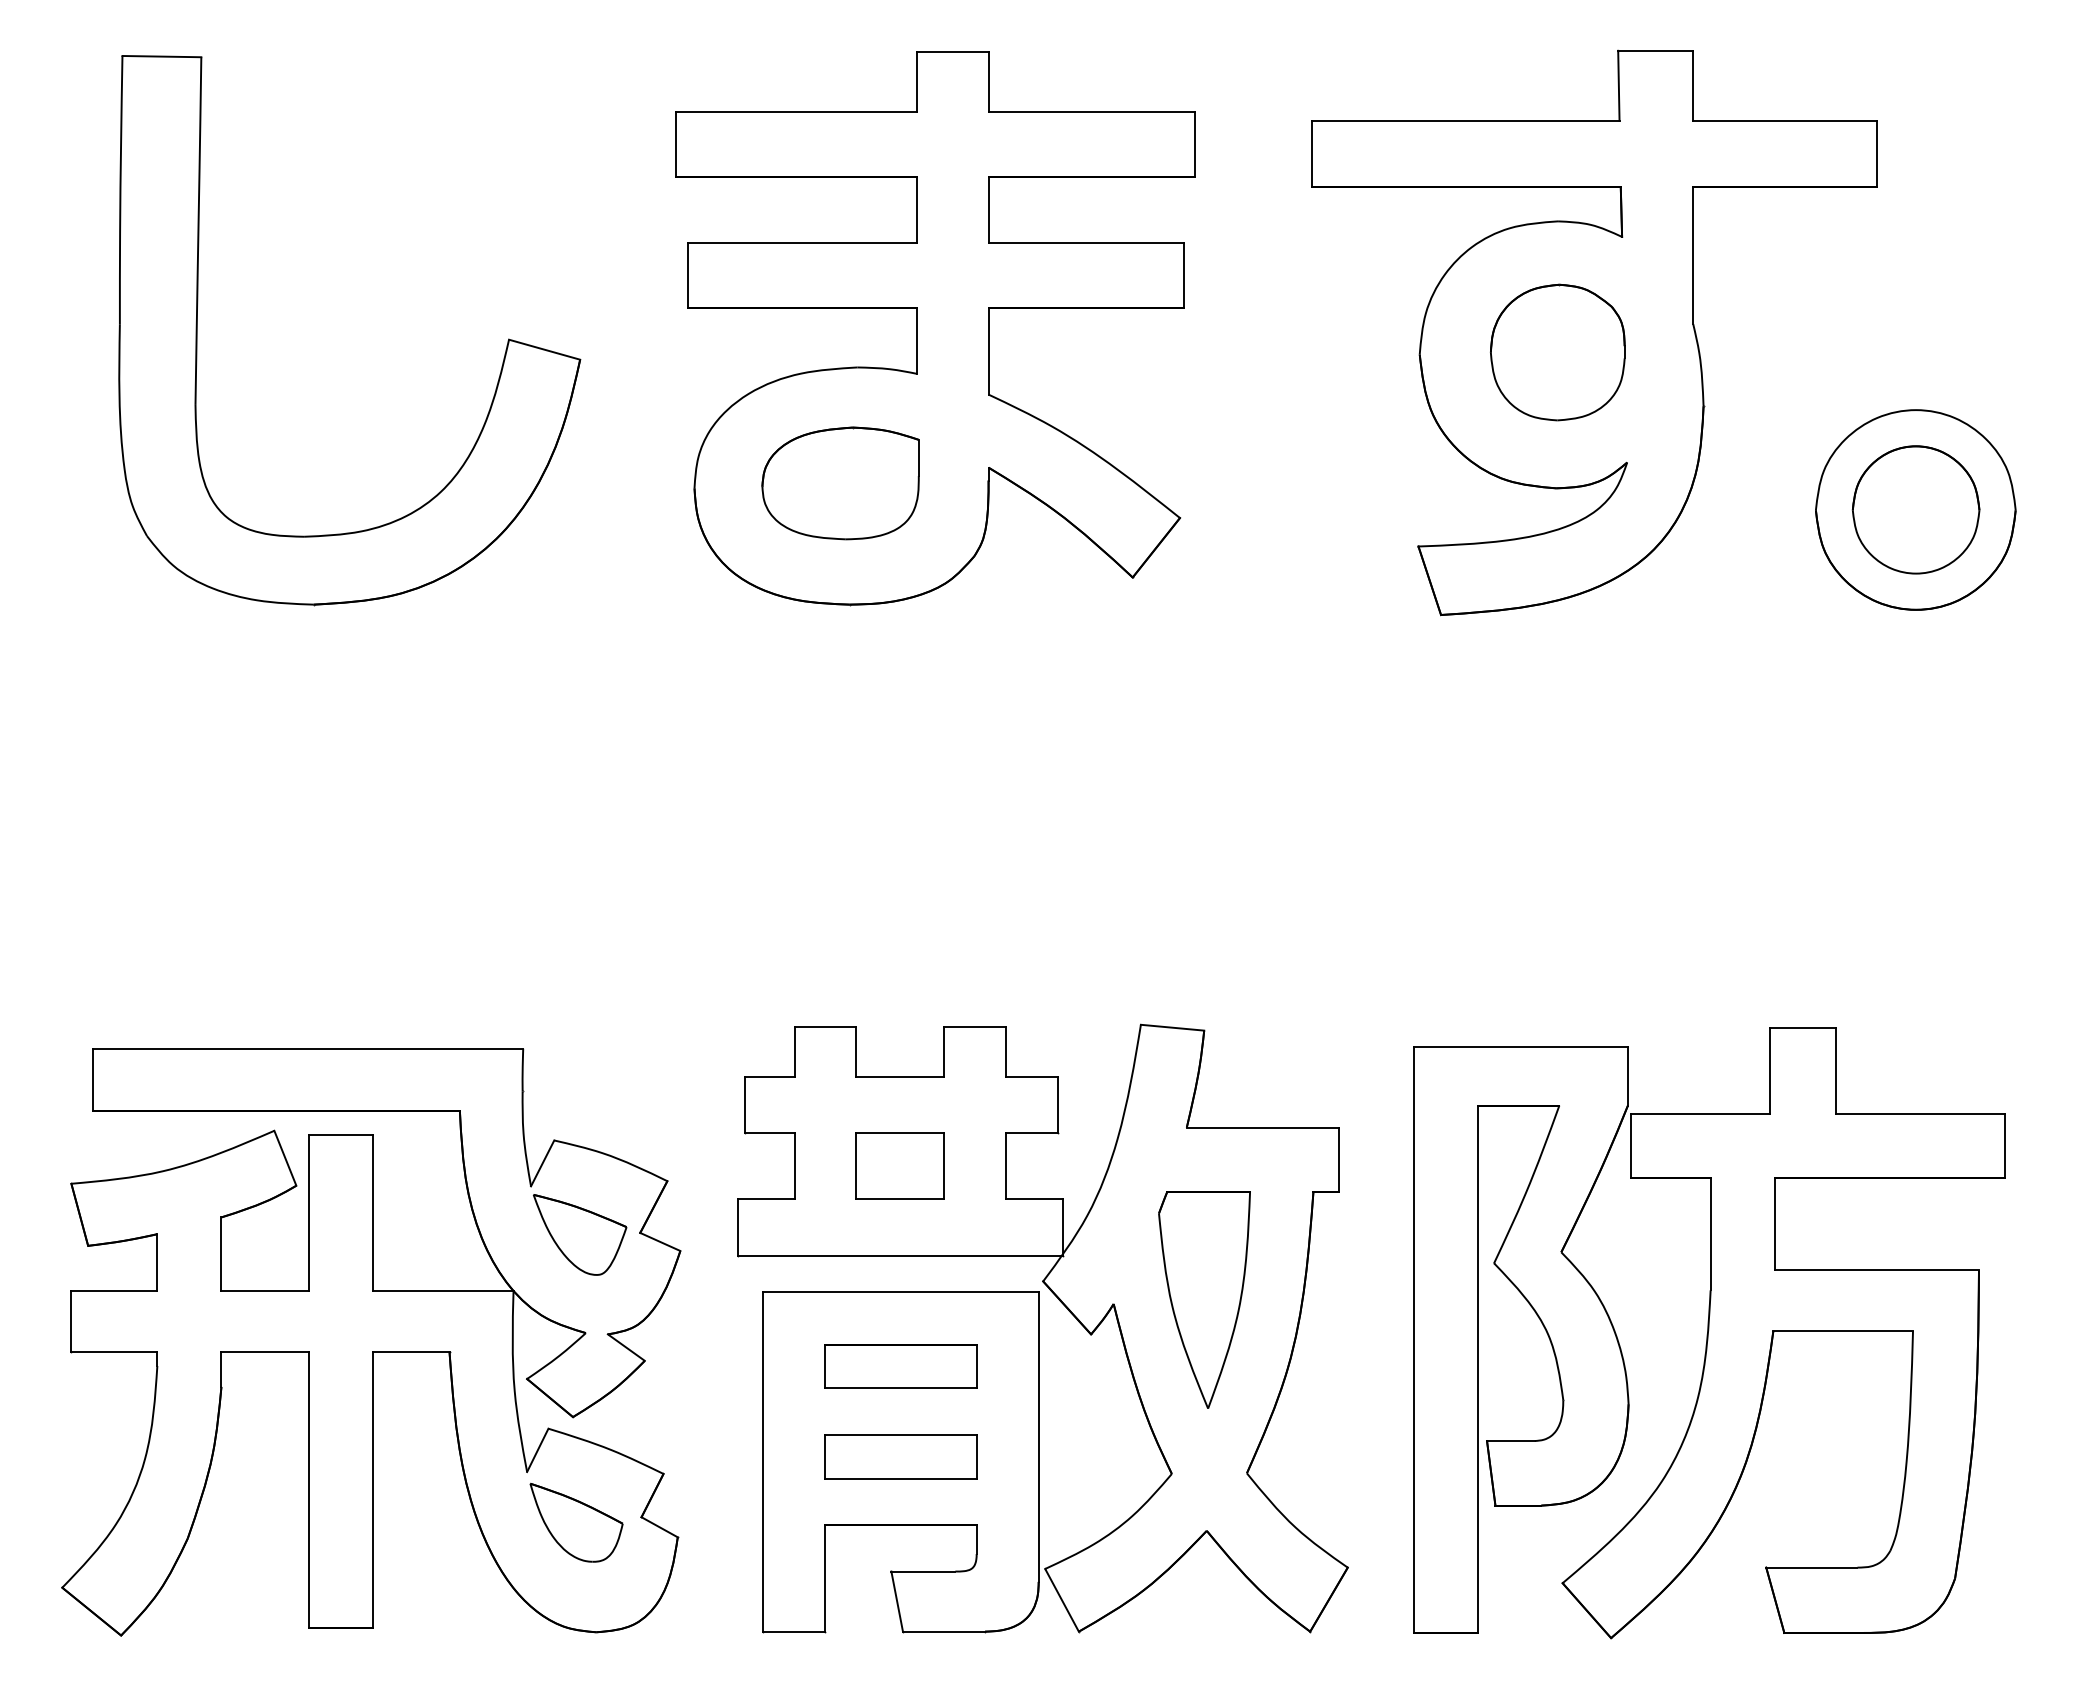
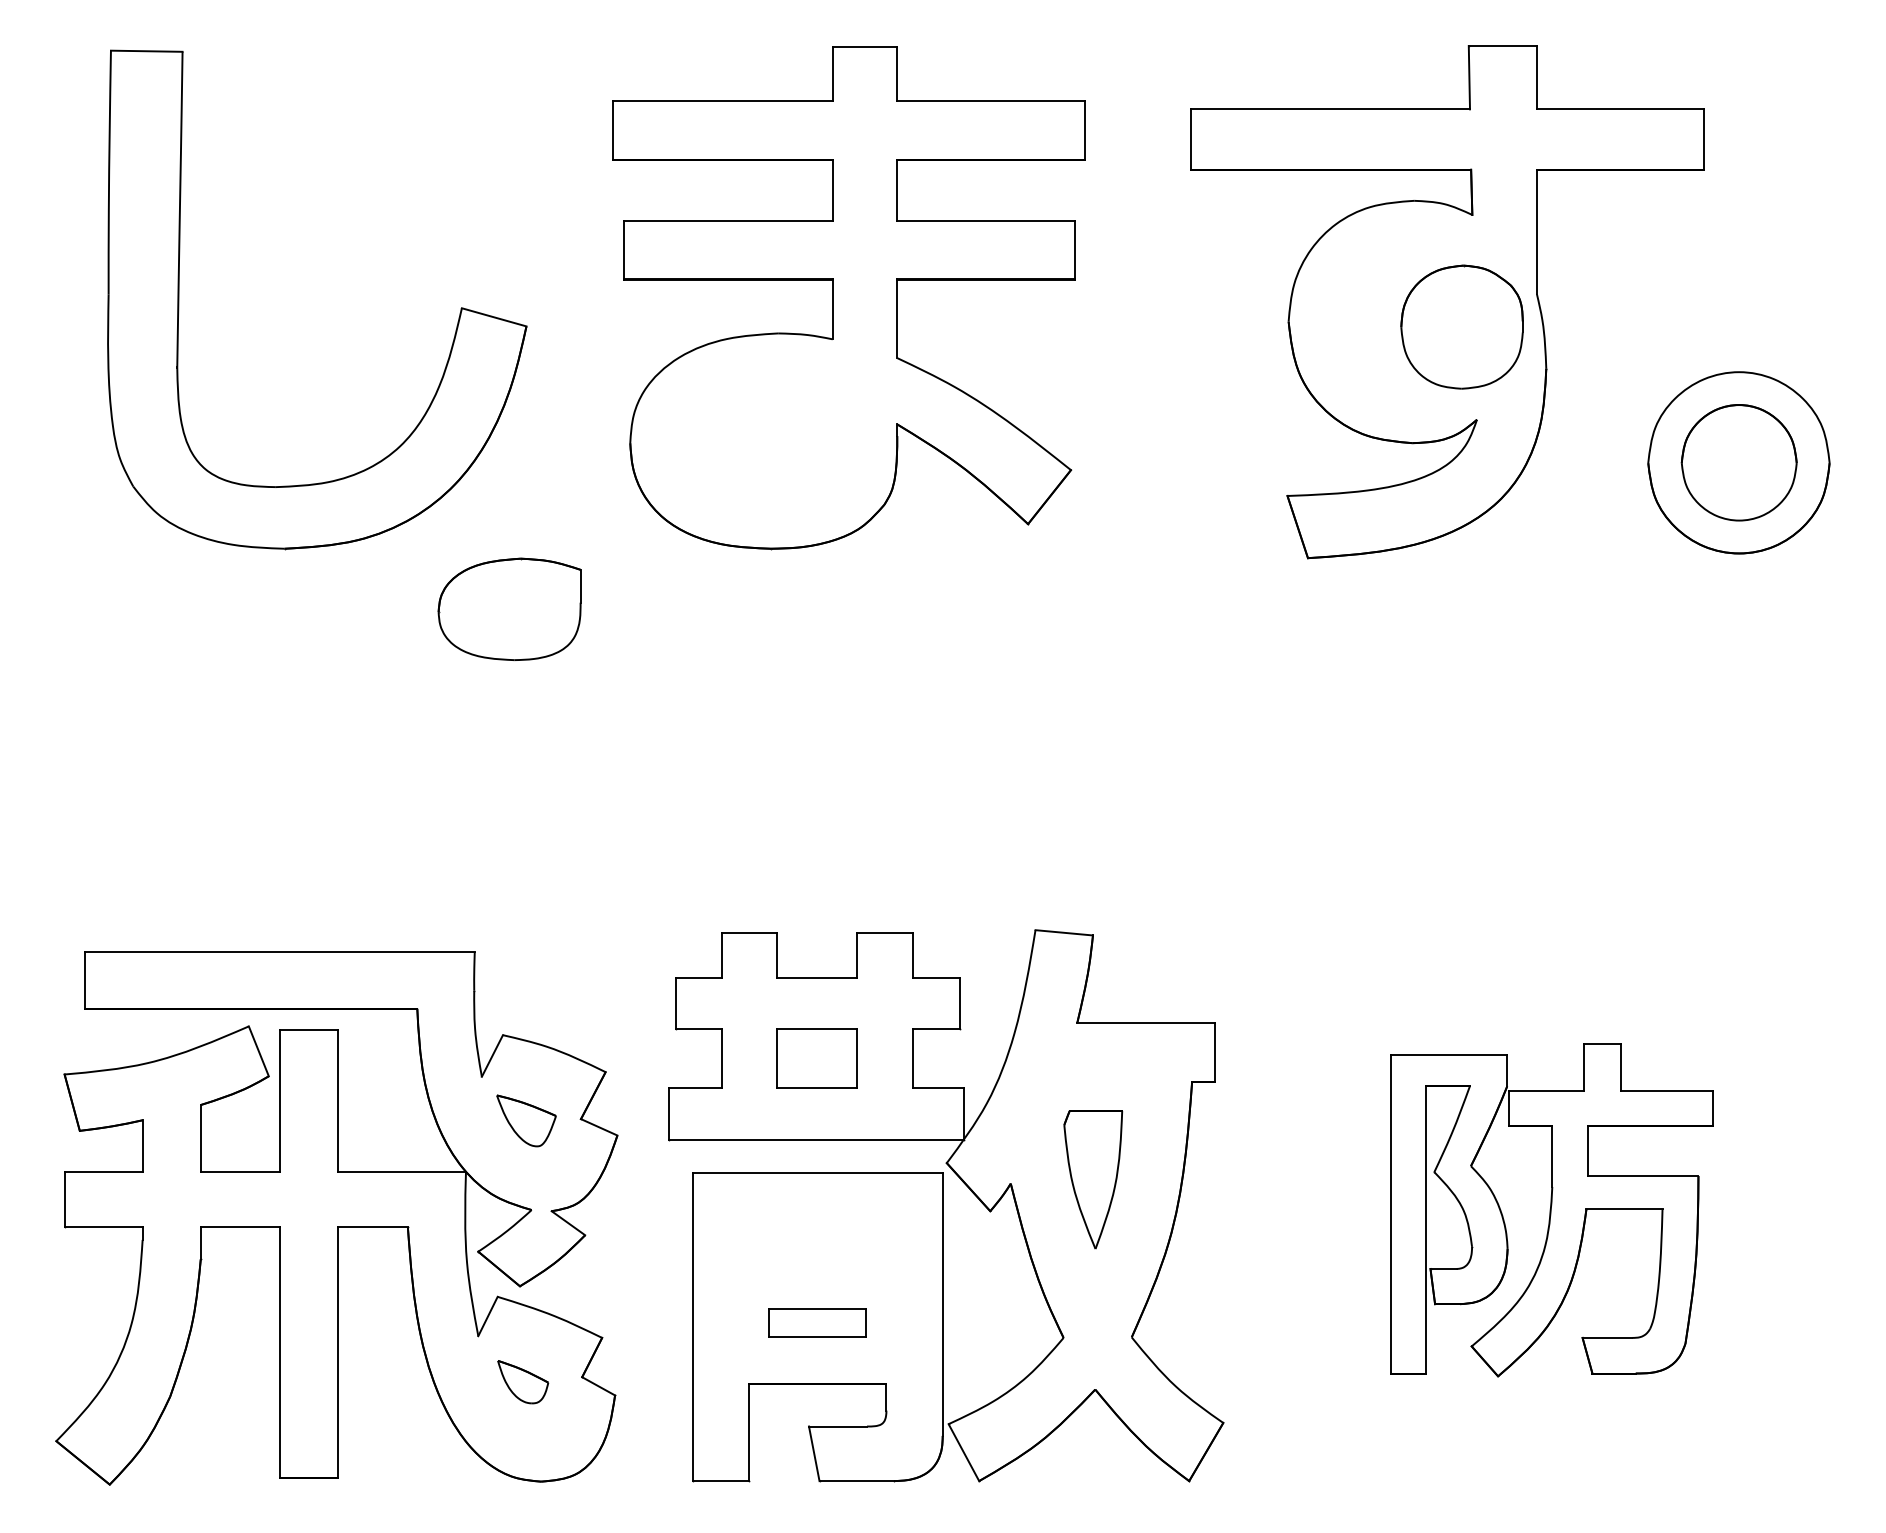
part: (1557, 352) -> (1461, 327), moved
part: (840, 483) -> (509, 609), moved
part: (580, 1234) -> (526, 1120), size x0.7
part: (1204, 1299) -> (1093, 1179), size x0.7
part: (1709, 1333) -> (1551, 1210), size x0.6
part: (900, 1366) -> (817, 1240), removed
part: (900, 1456) -> (817, 1322), size x0.7
part: (576, 1522) -> (523, 1381), size x0.6

